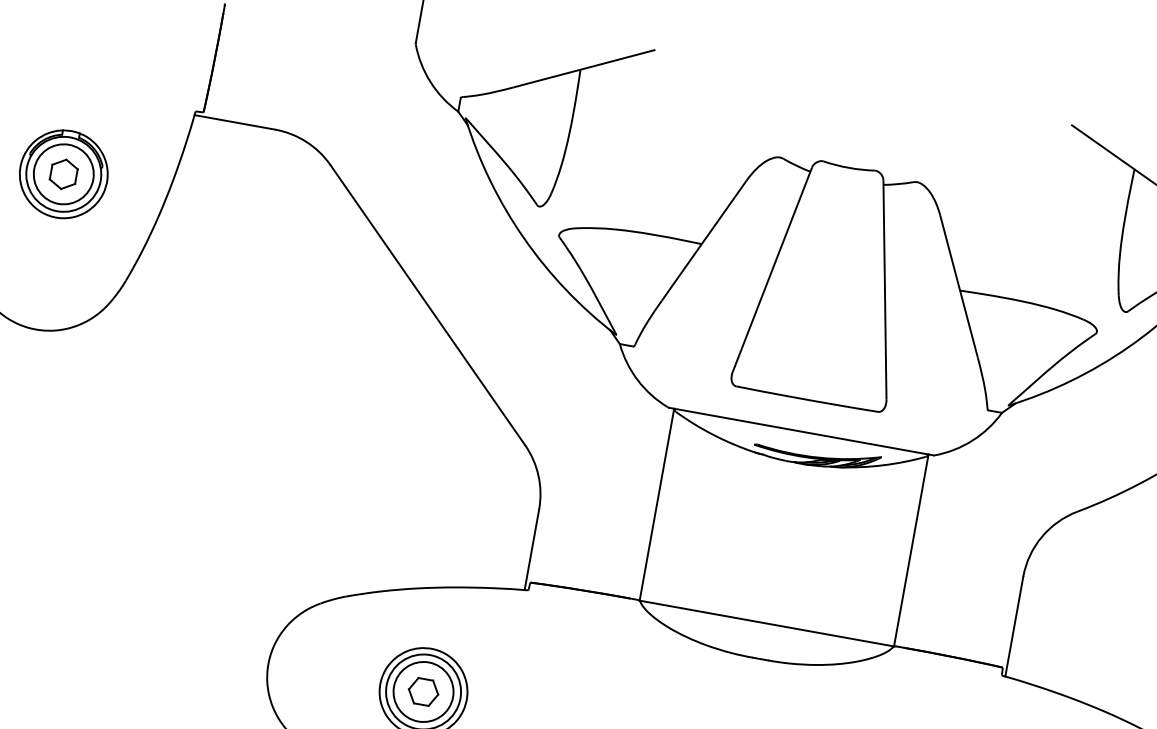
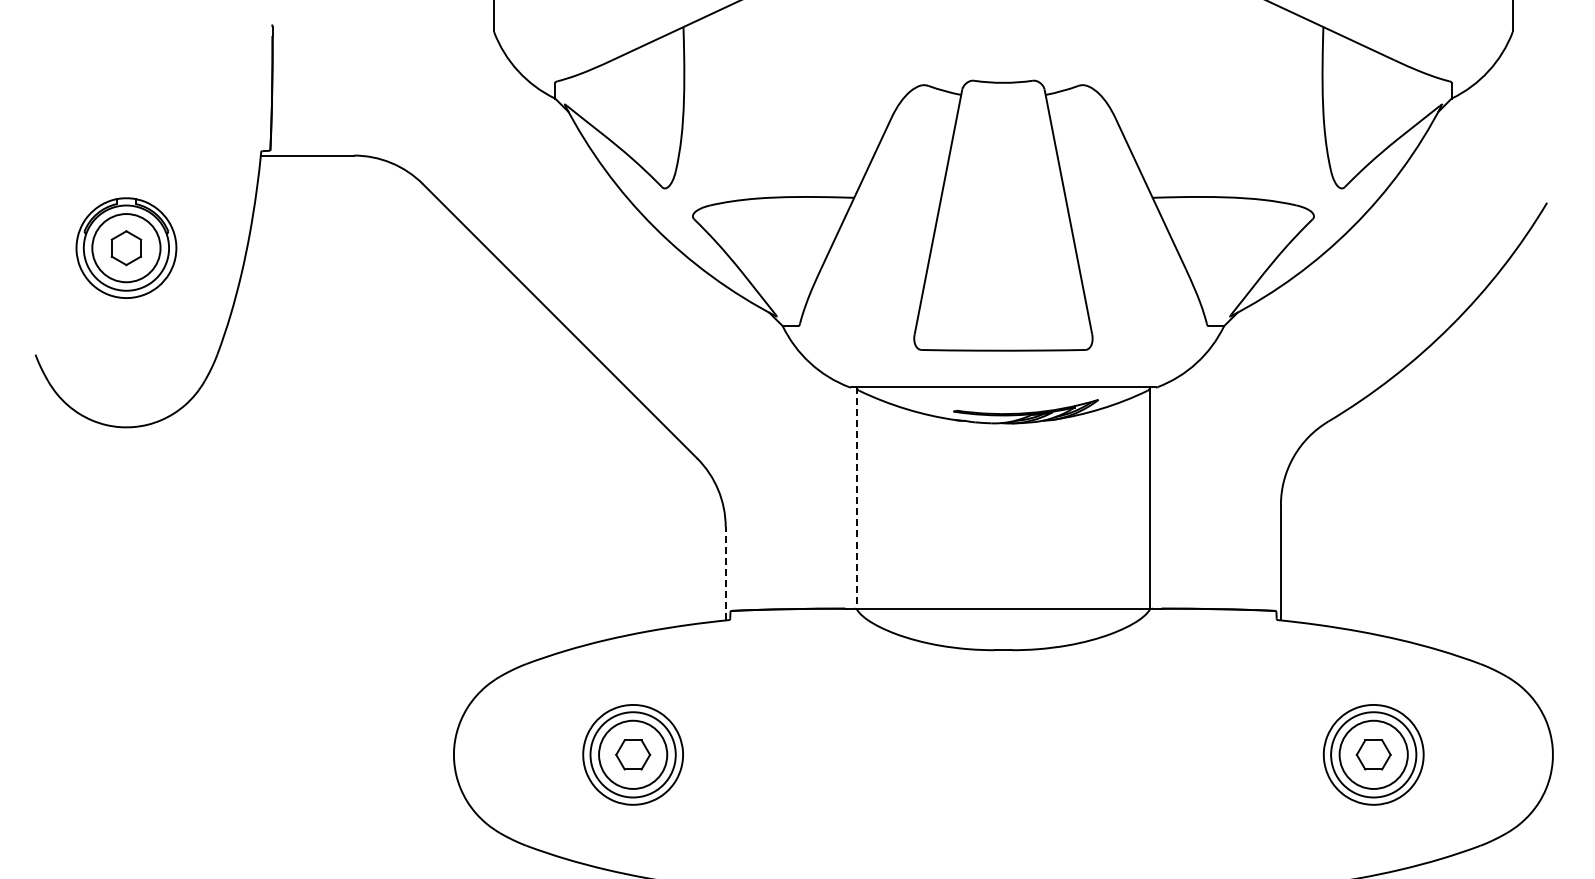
line: (656, 504) -> (856, 498), solid -> dashed
line: (531, 549) -> (725, 573), solid -> dashed

